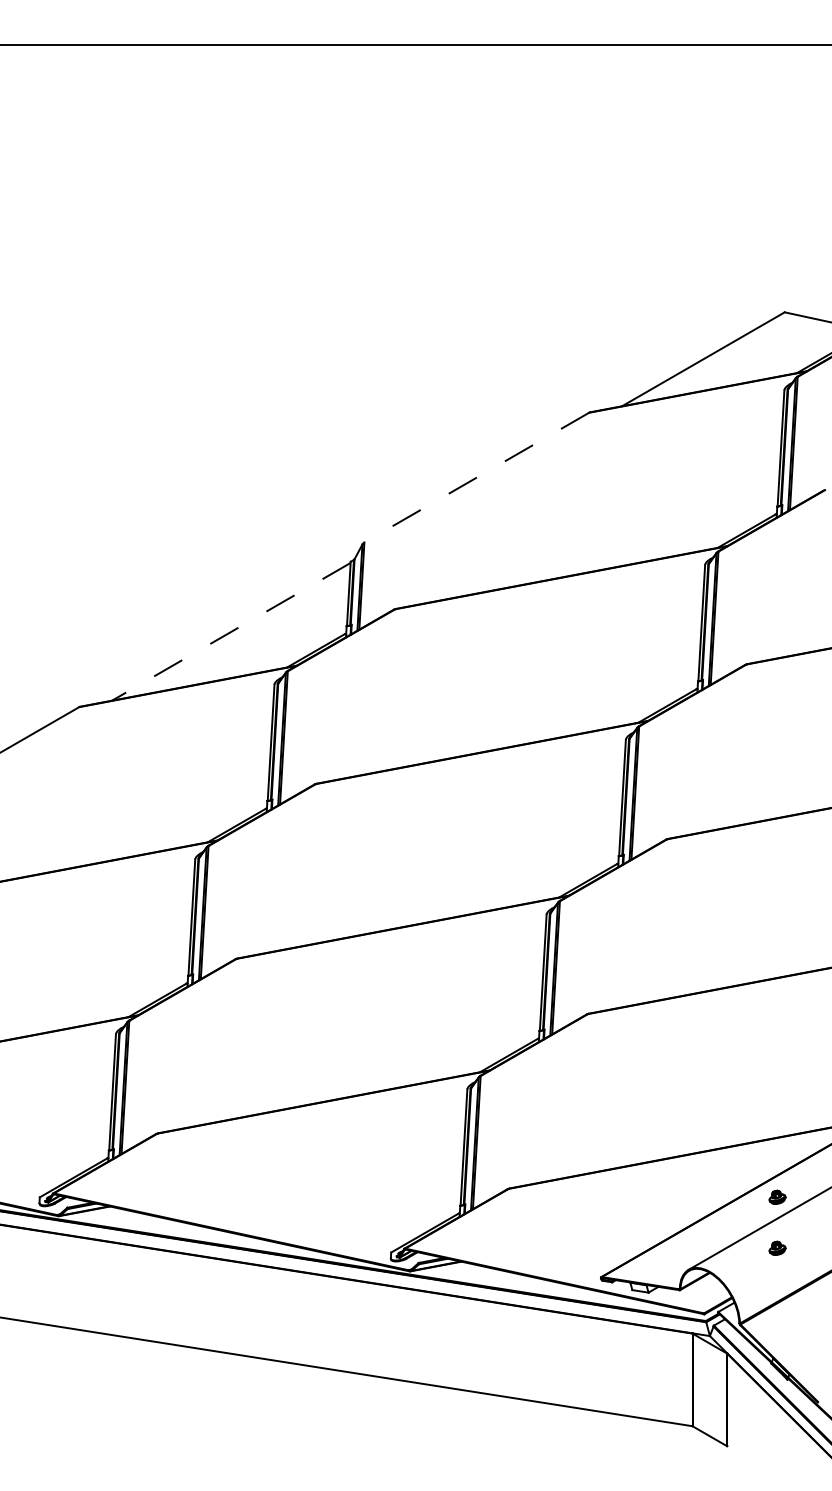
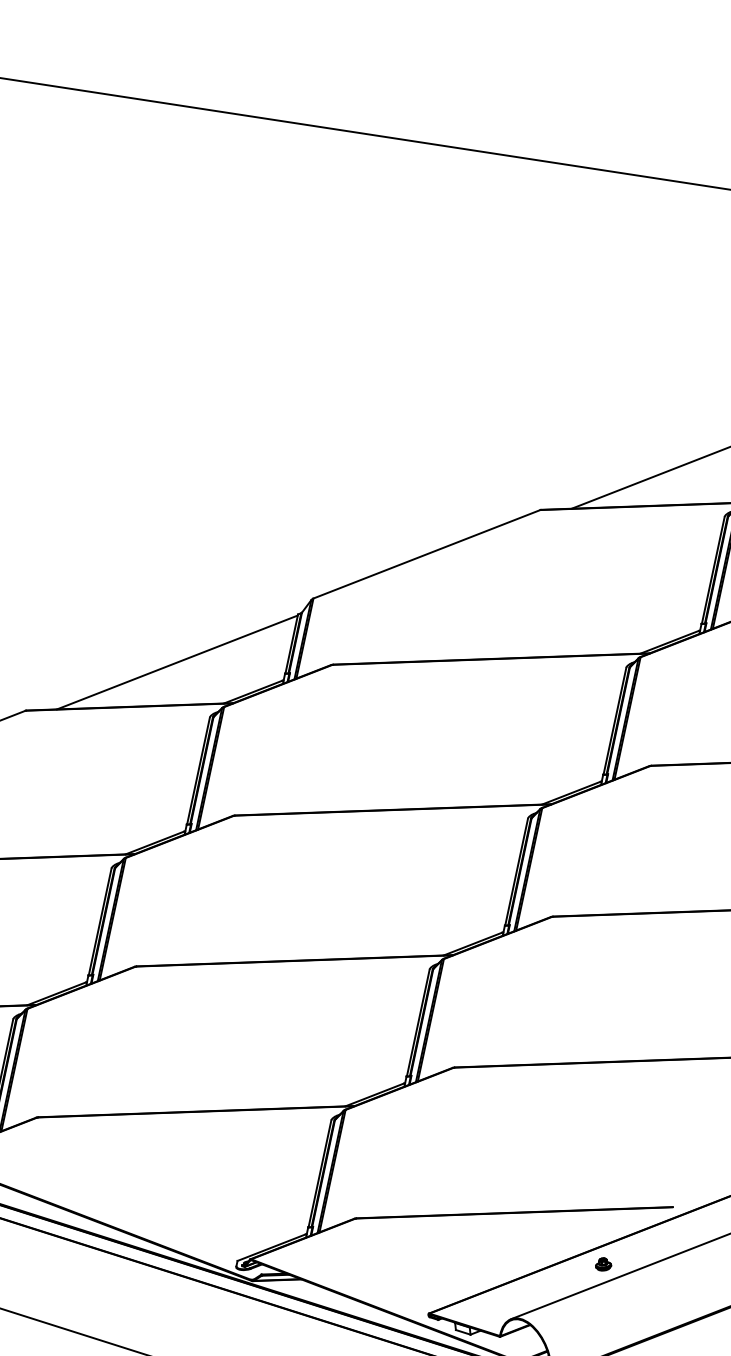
line: (476, 477) -> (426, 554), dashed -> solid
line: (231, 631) -> (177, 662), dashed -> solid
part: (777, 1247) -> (596, 1311), removed

